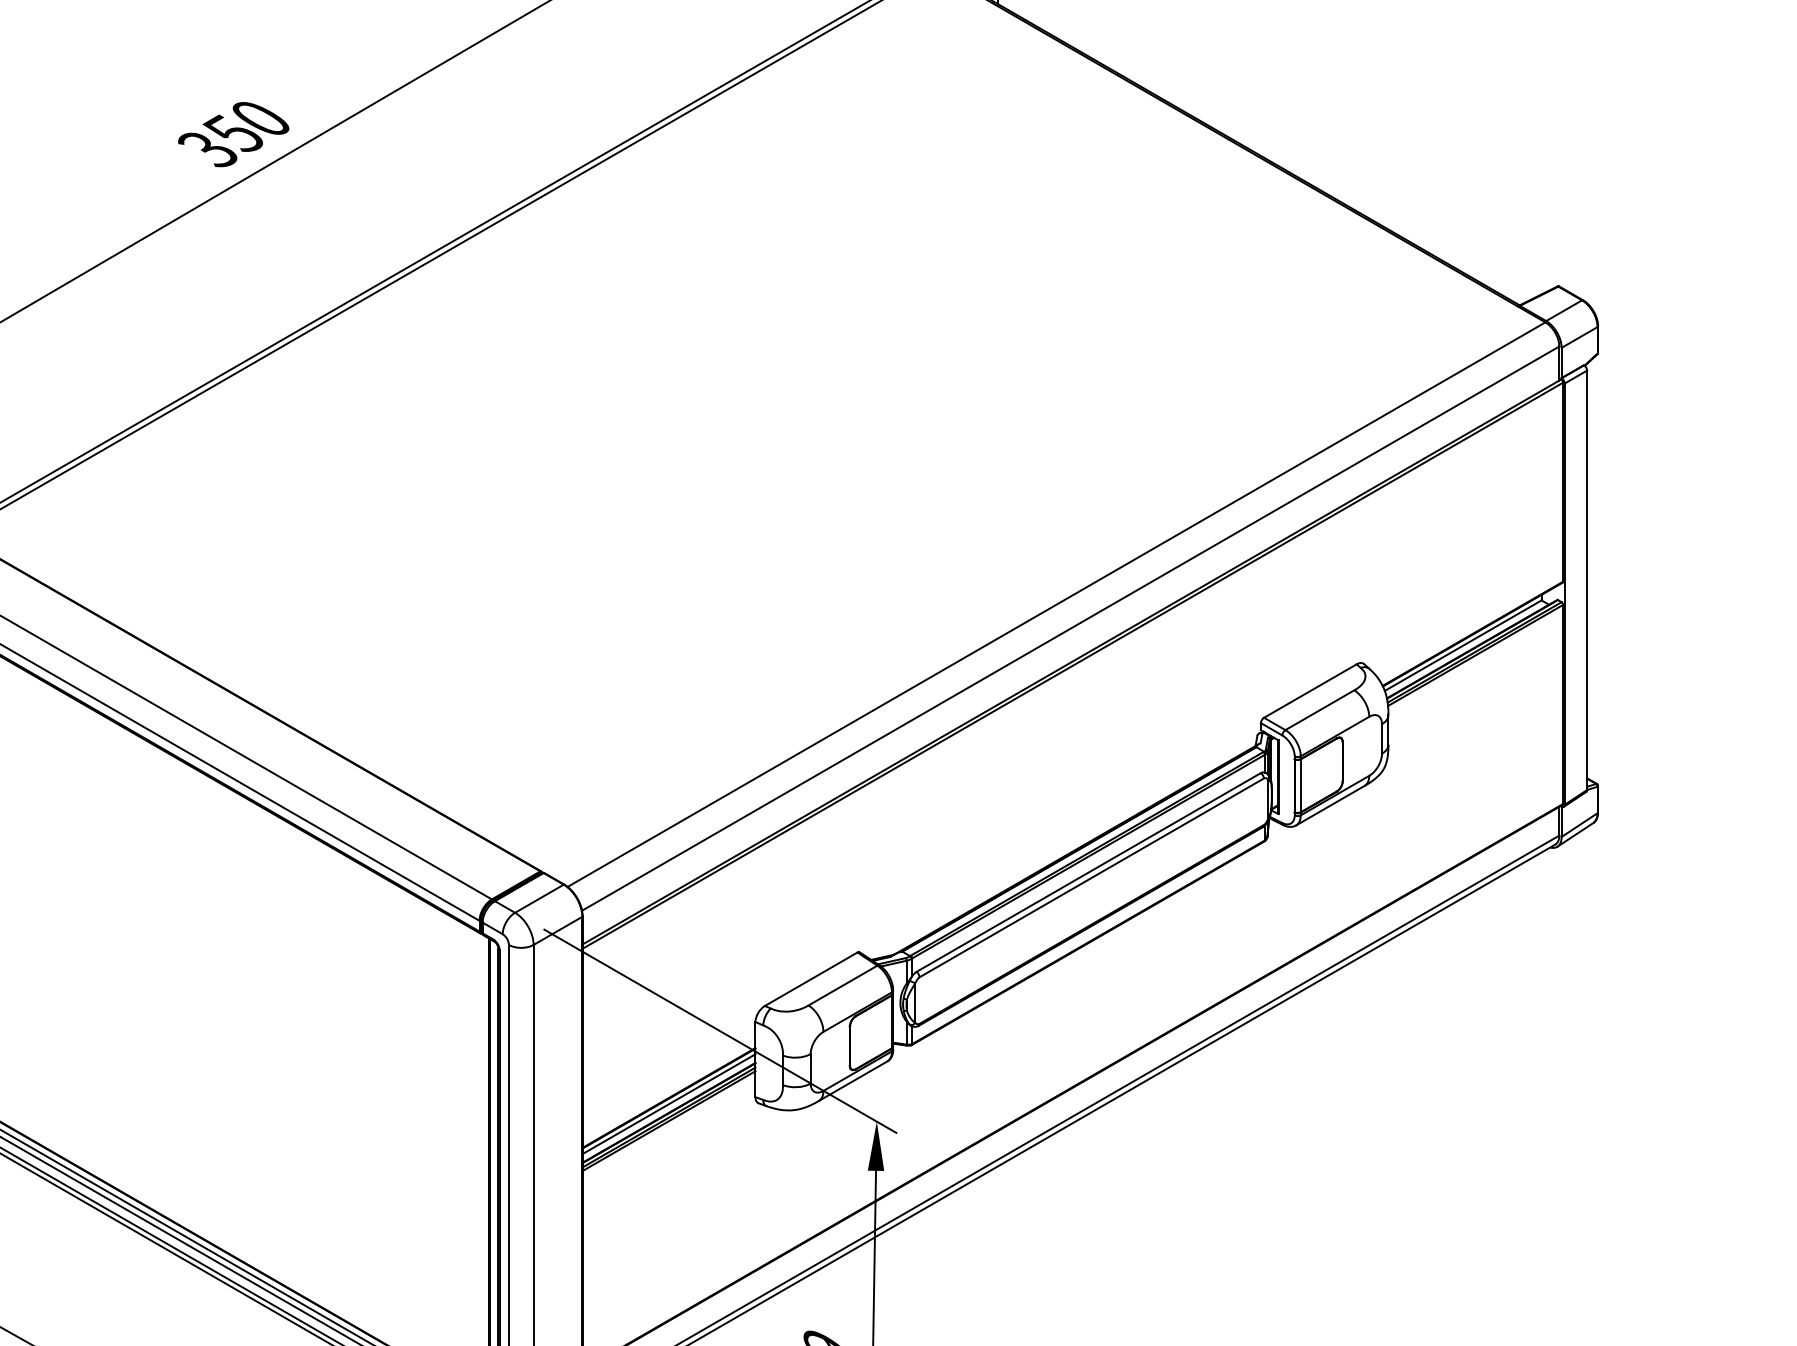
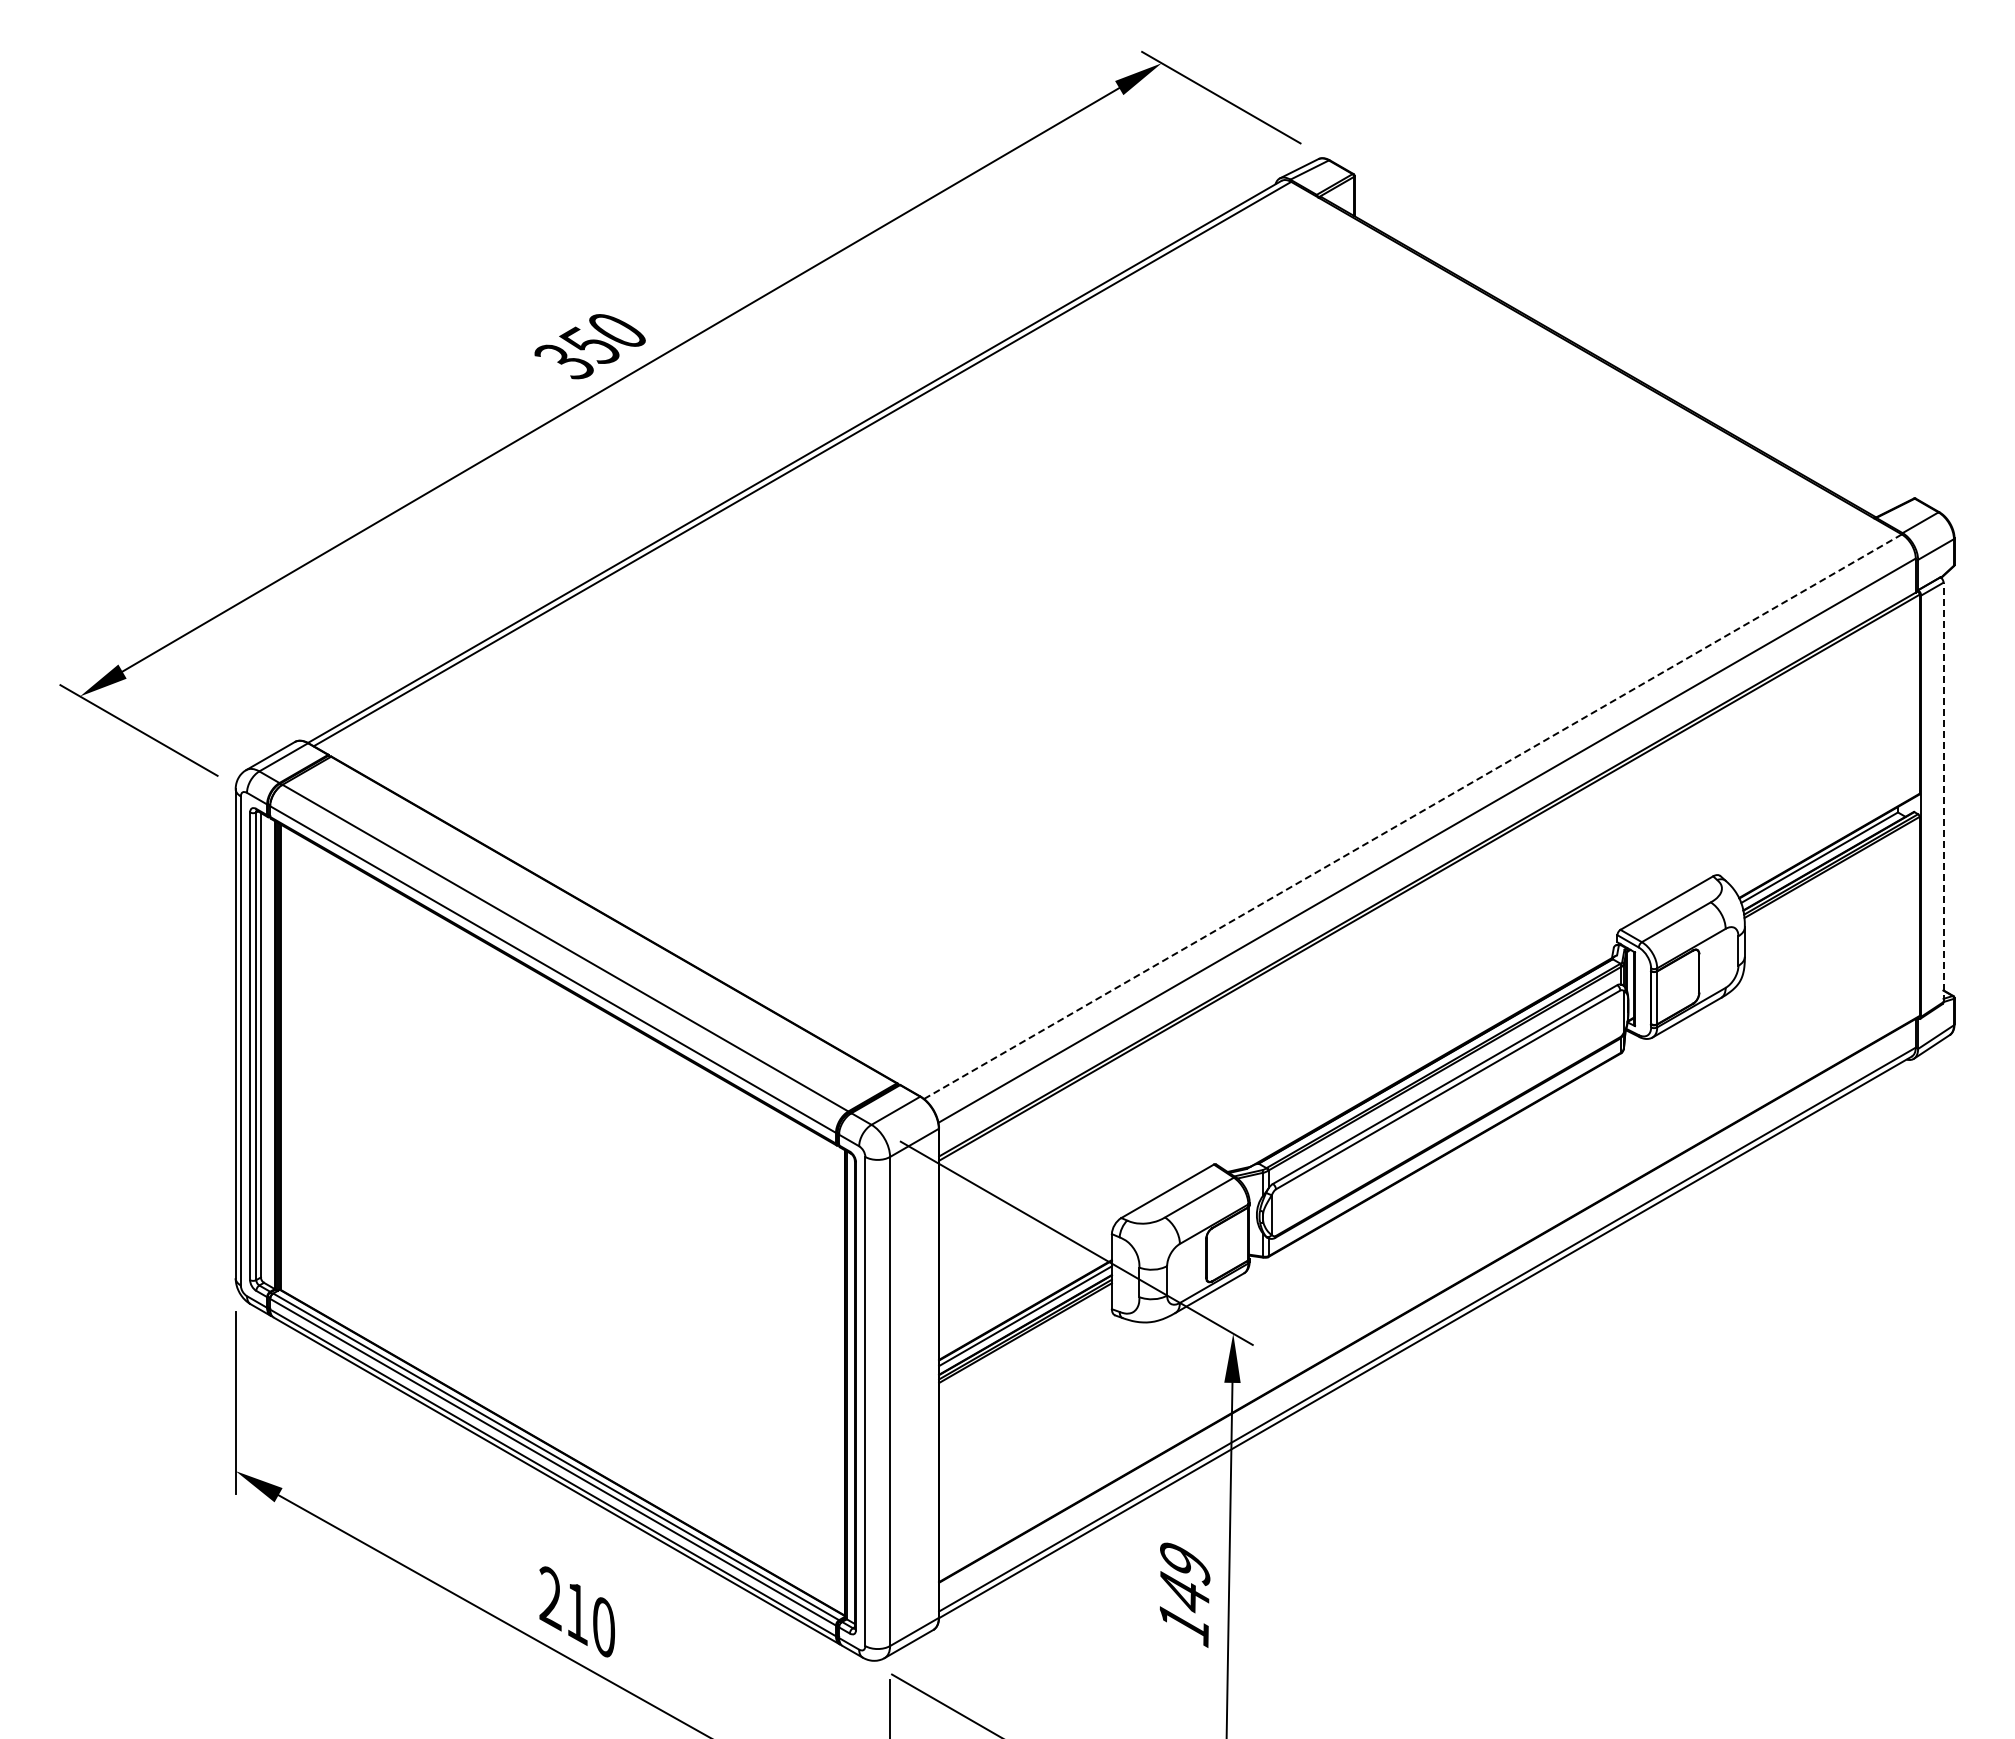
line: (1587, 580) -> (1943, 792), solid -> dashed
line: (1056, 604) -> (1412, 816), solid -> dashed

